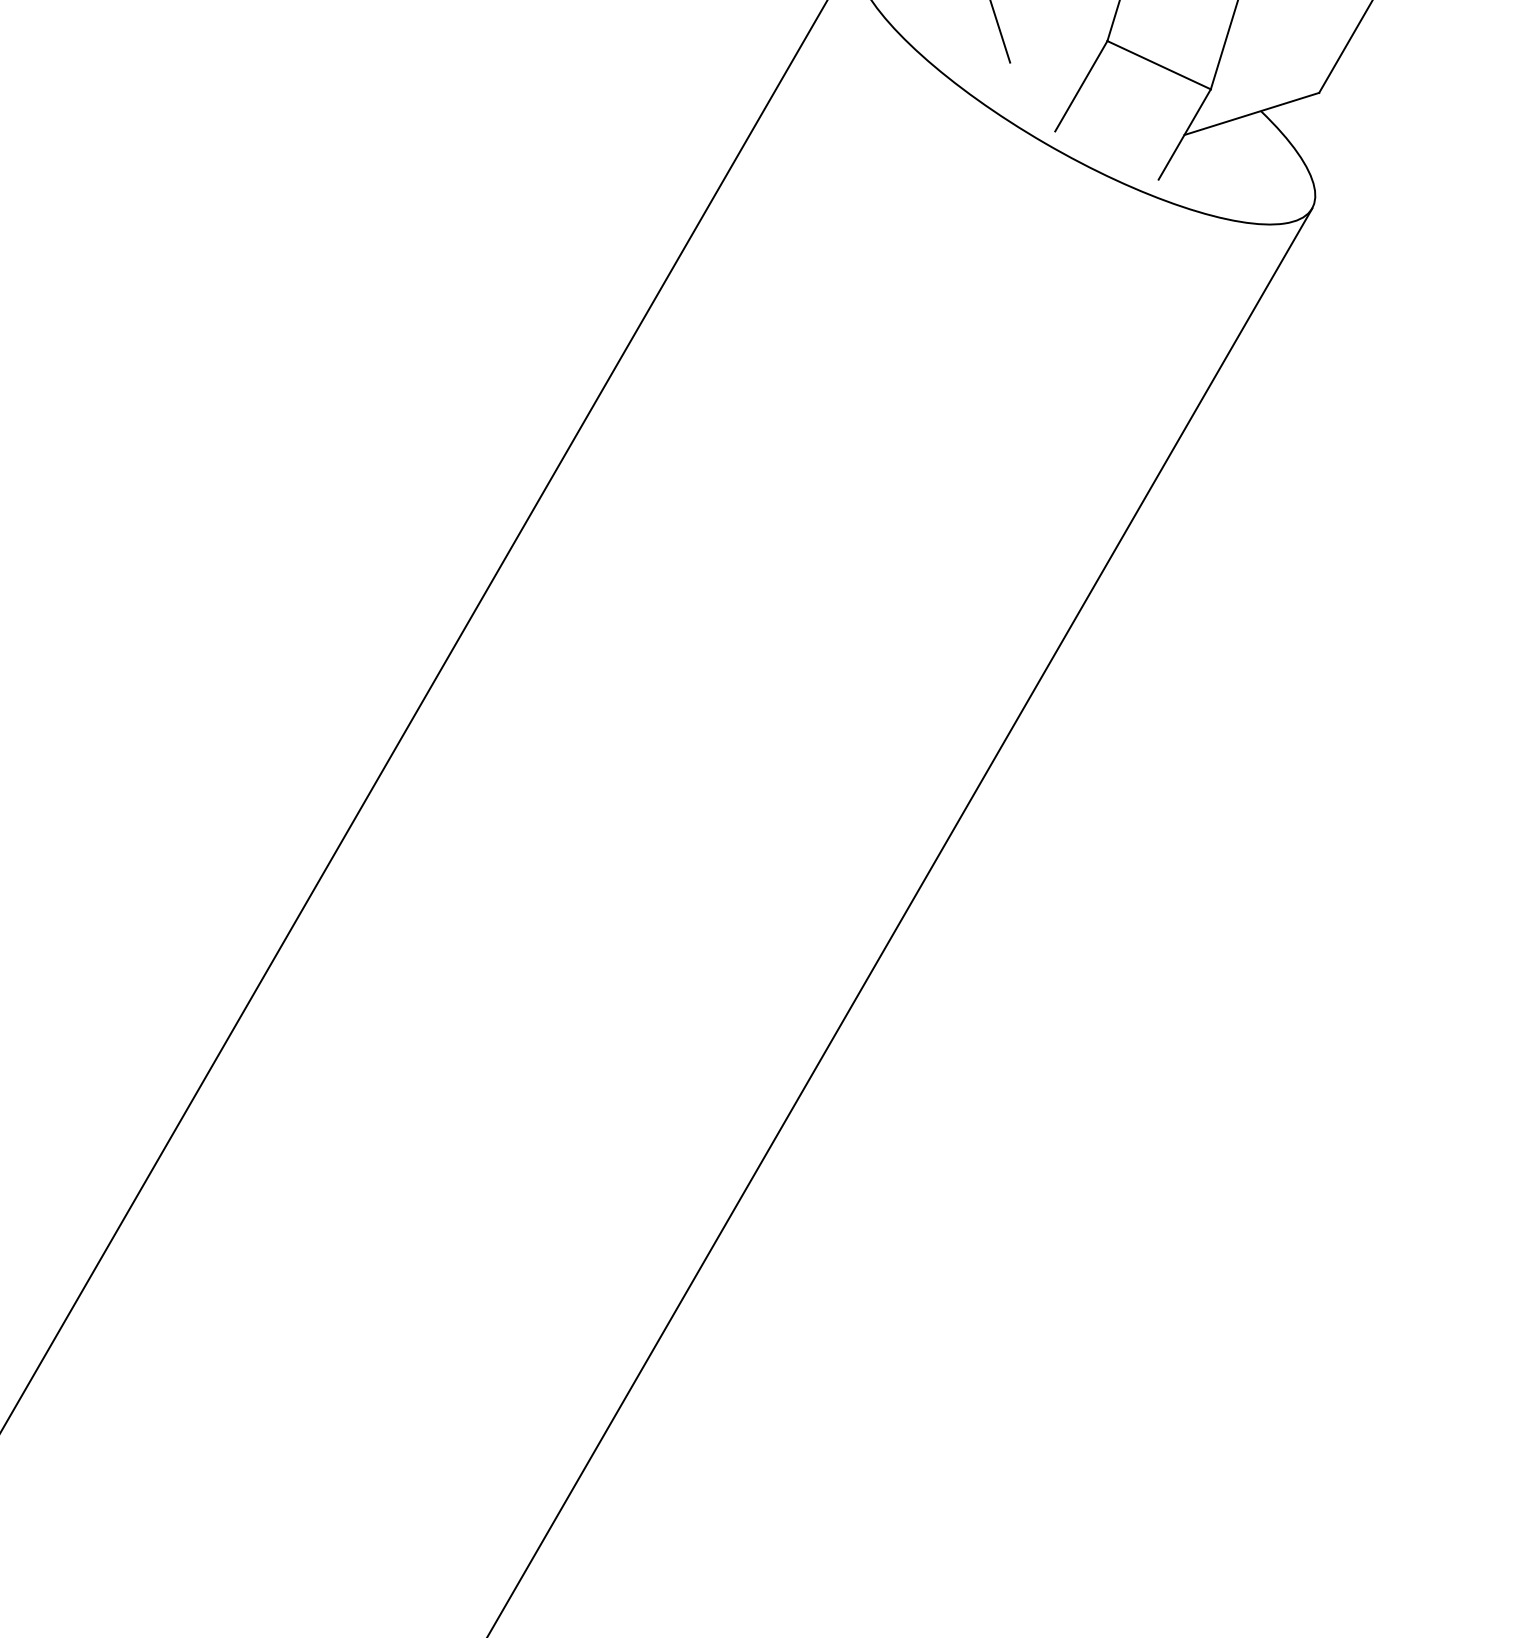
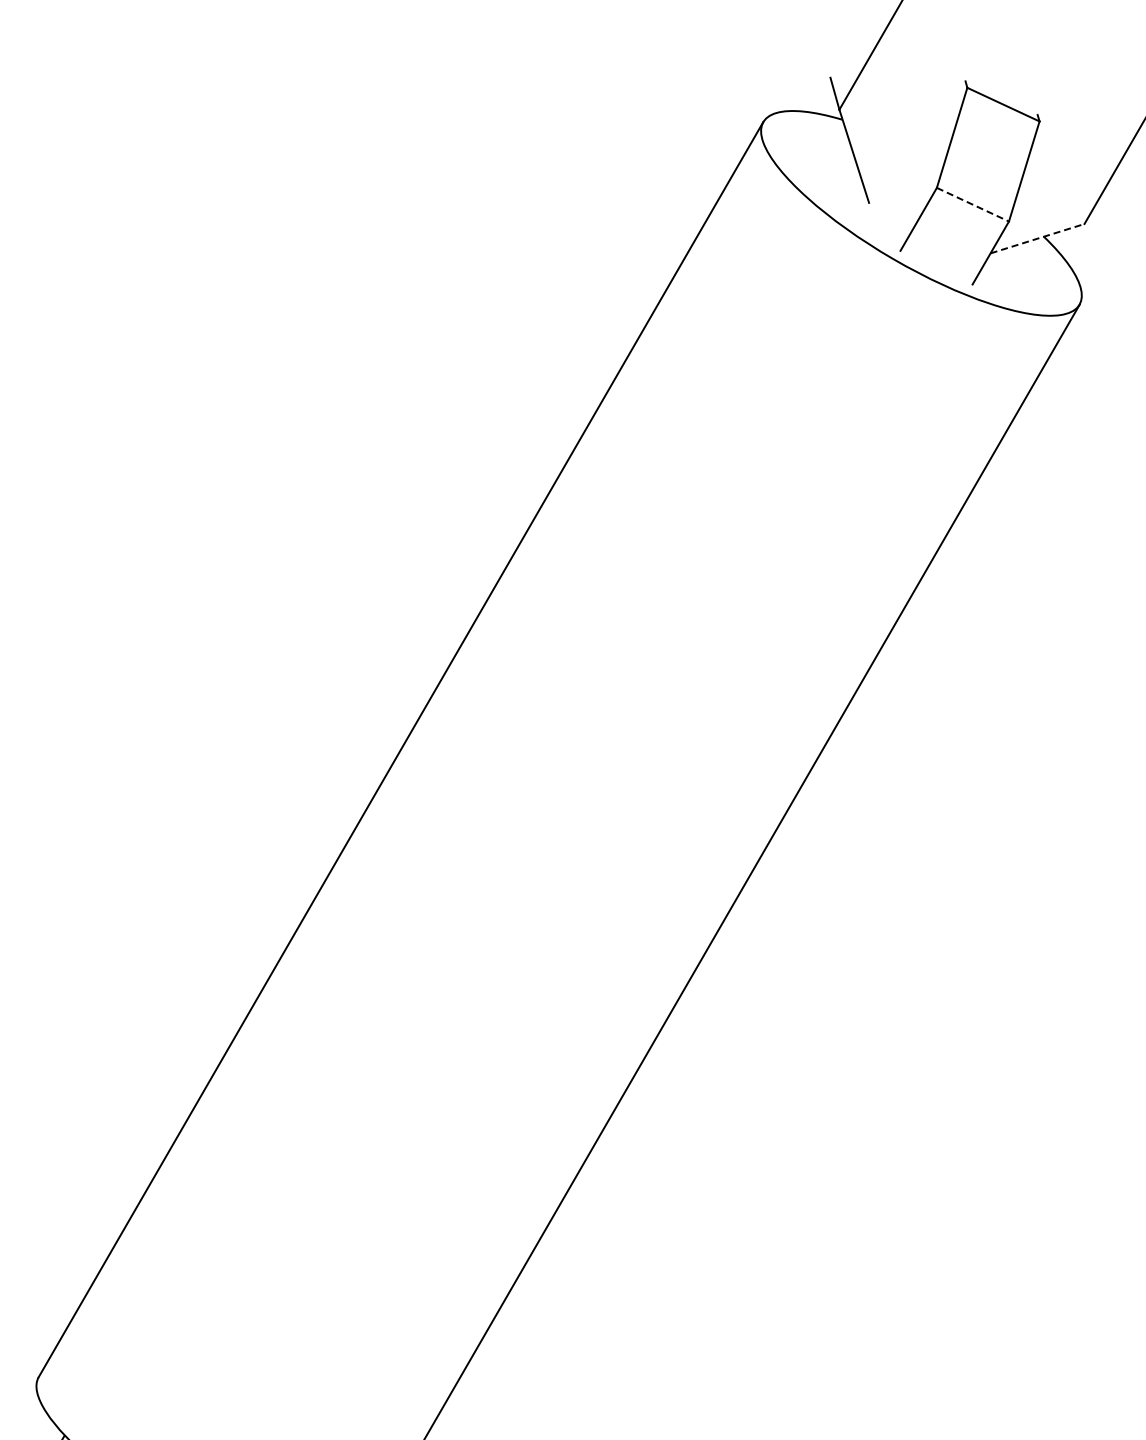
line: (1158, 64) -> (972, 204), solid -> dashed
line: (1253, 113) -> (1038, 238), solid -> dashed

